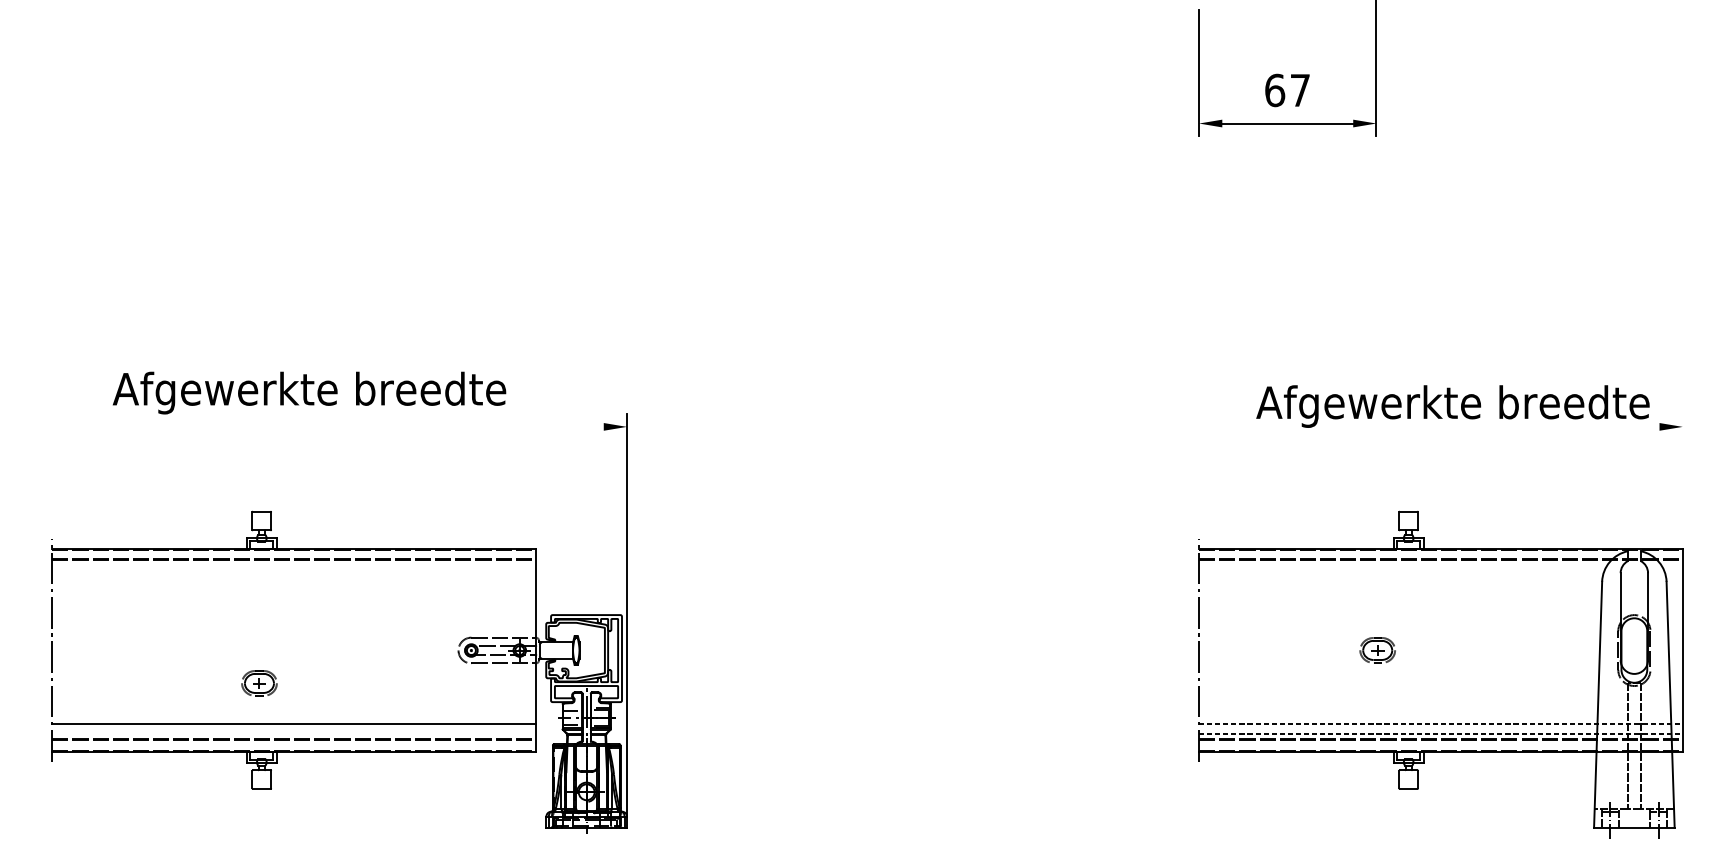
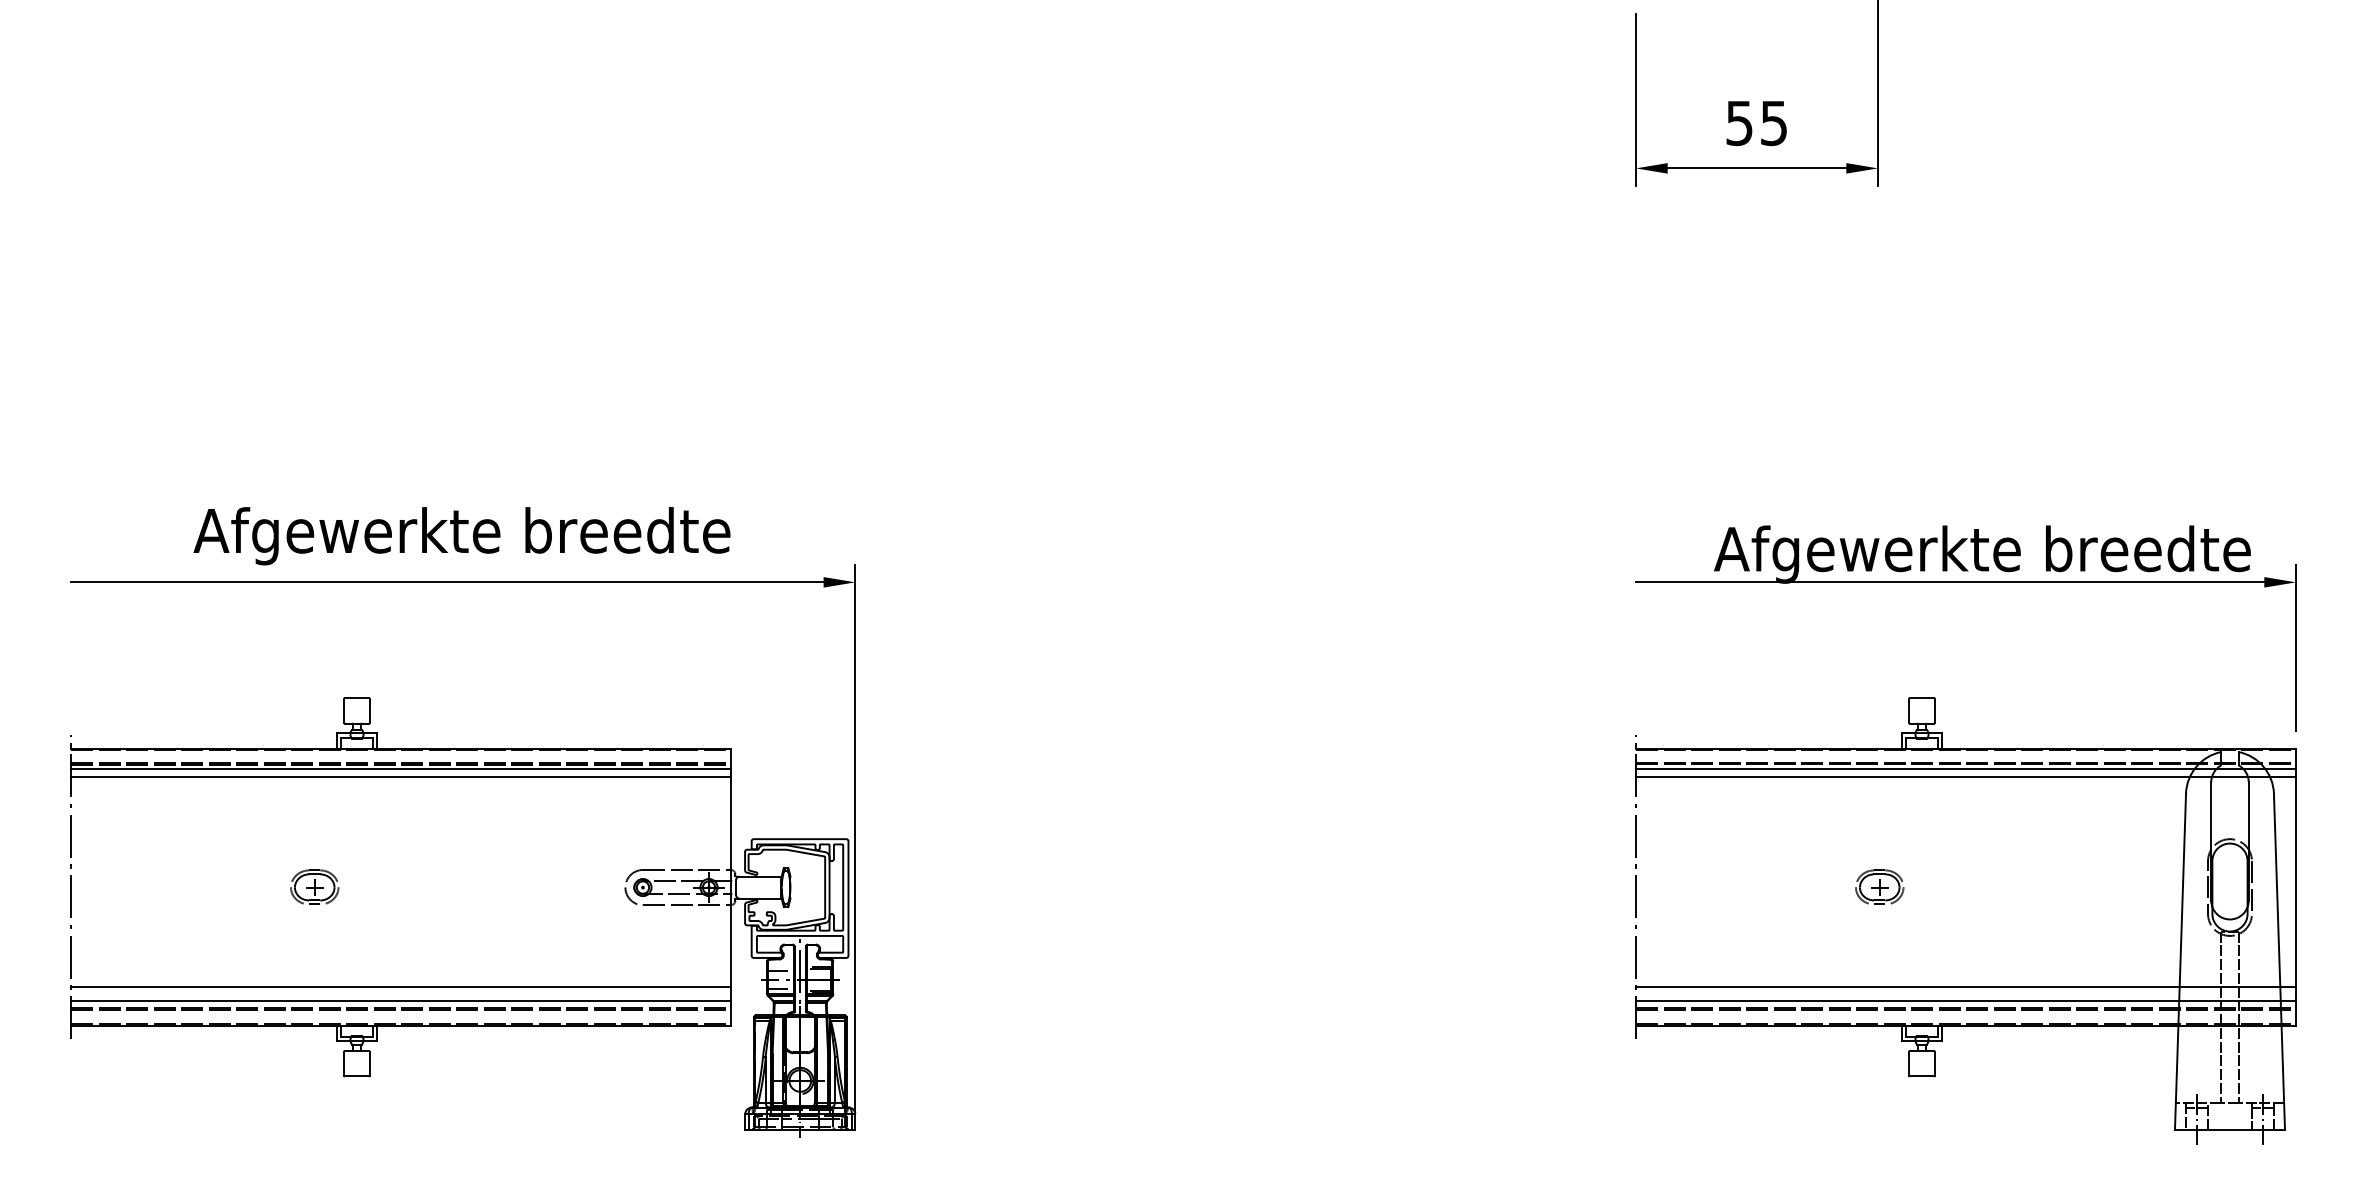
text: (1287, 90) -> (1756, 123), 67 -> 55
text: (309, 393) -> (461, 536), moved
line: (328, 427) -> (447, 582), added
line: (1429, 427) -> (1950, 582), added
line: (1682, 474) -> (2295, 647), added
line: (293, 563) -> (400, 768), added
line: (1440, 563) -> (1965, 768), added
line: (293, 569) -> (400, 776), added
line: (1440, 569) -> (1965, 776), added
part: (259, 682) -> (314, 886), moved
line: (1440, 723) -> (1965, 987), dashed -> solid
line: (293, 734) -> (400, 1001), added
line: (1440, 734) -> (1965, 1001), dashed -> solid

